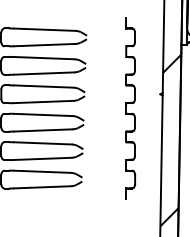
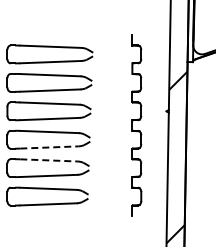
line: (43, 130) -> (49, 147), solid -> dashed
line: (43, 143) -> (49, 160), solid -> dashed

